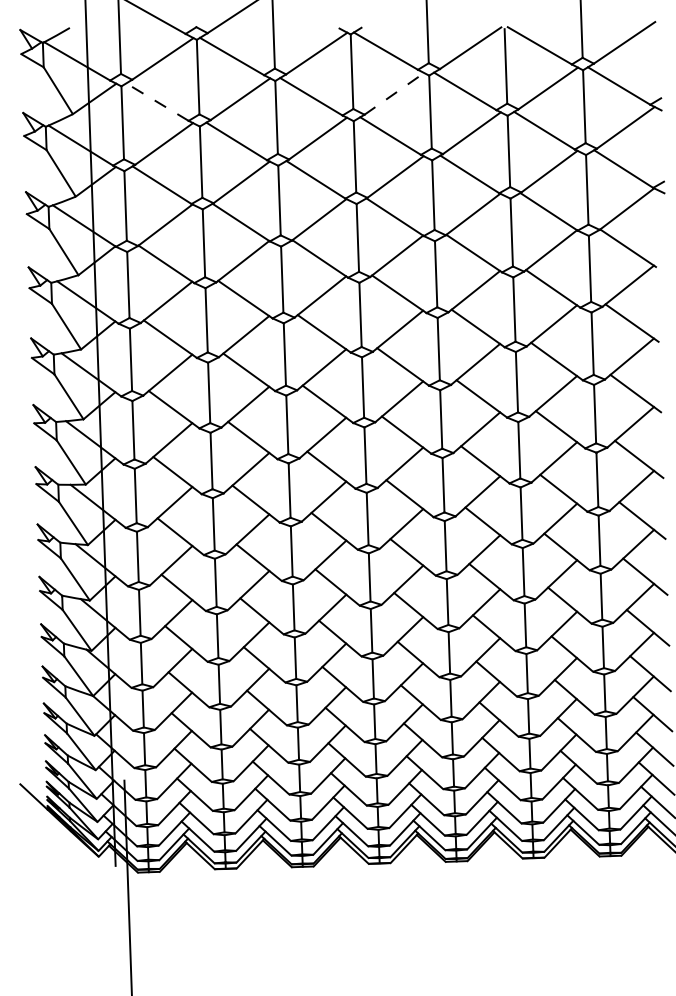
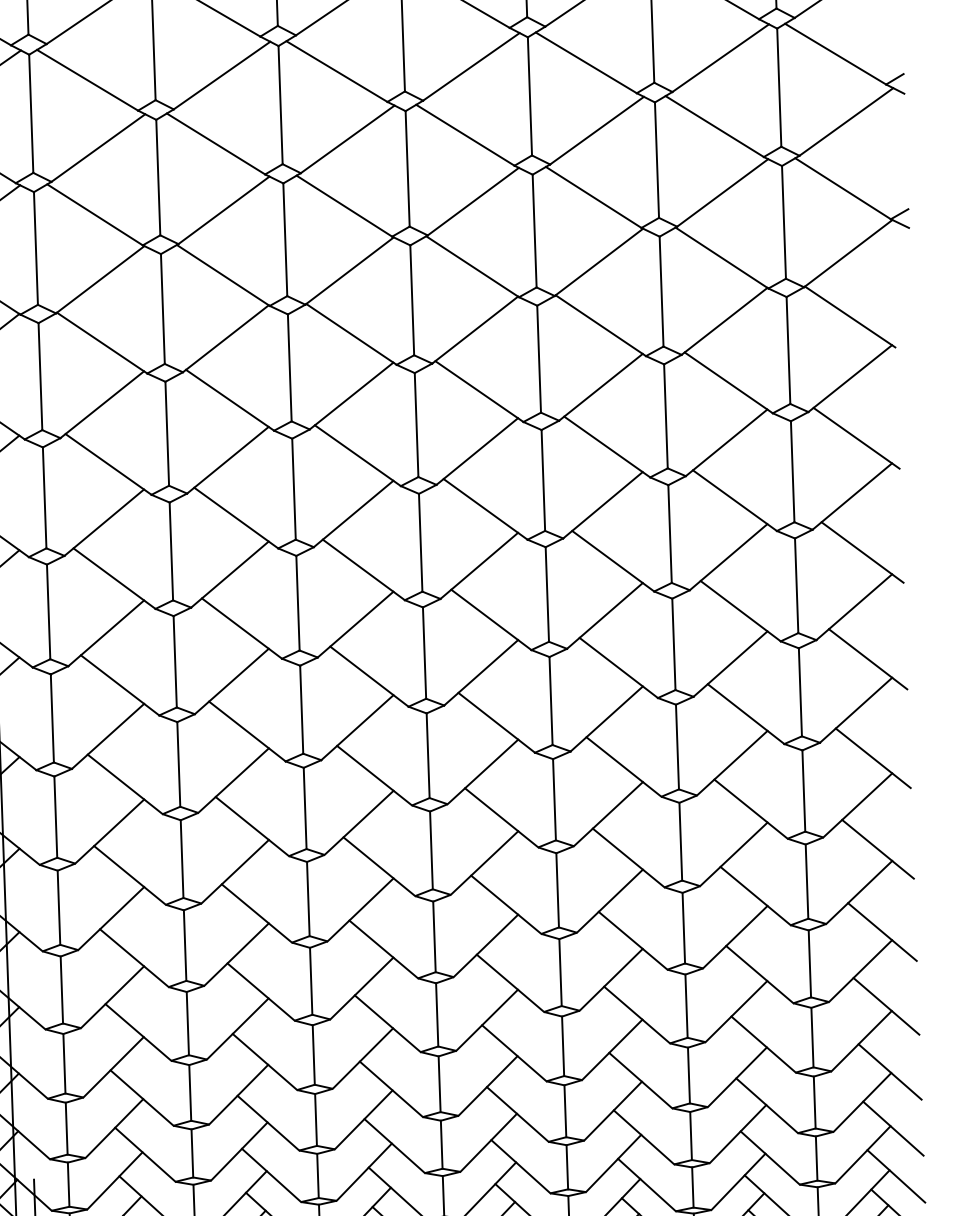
line: (394, 93) -> (471, 66), dashed -> solid
line: (157, 101) -> (87, 79), dashed -> solid

